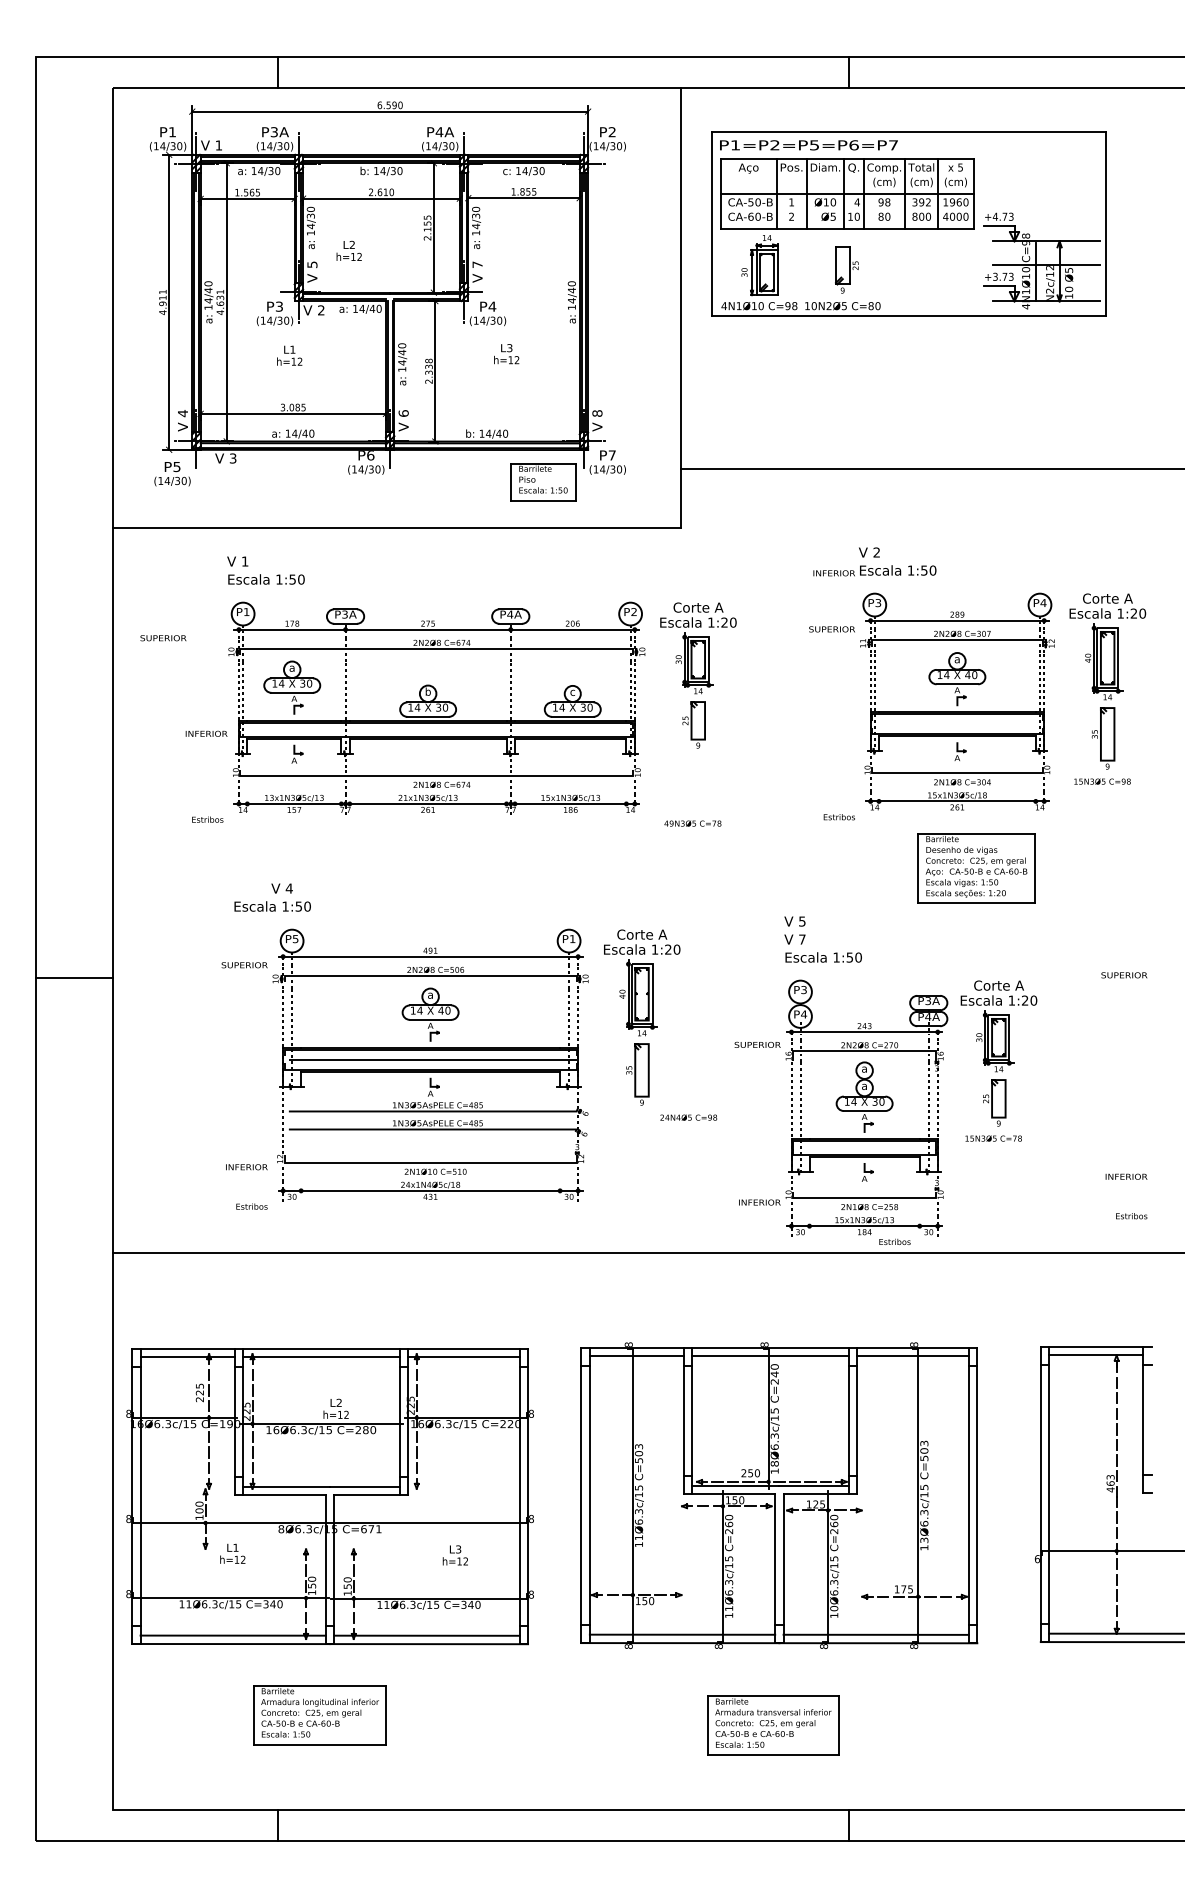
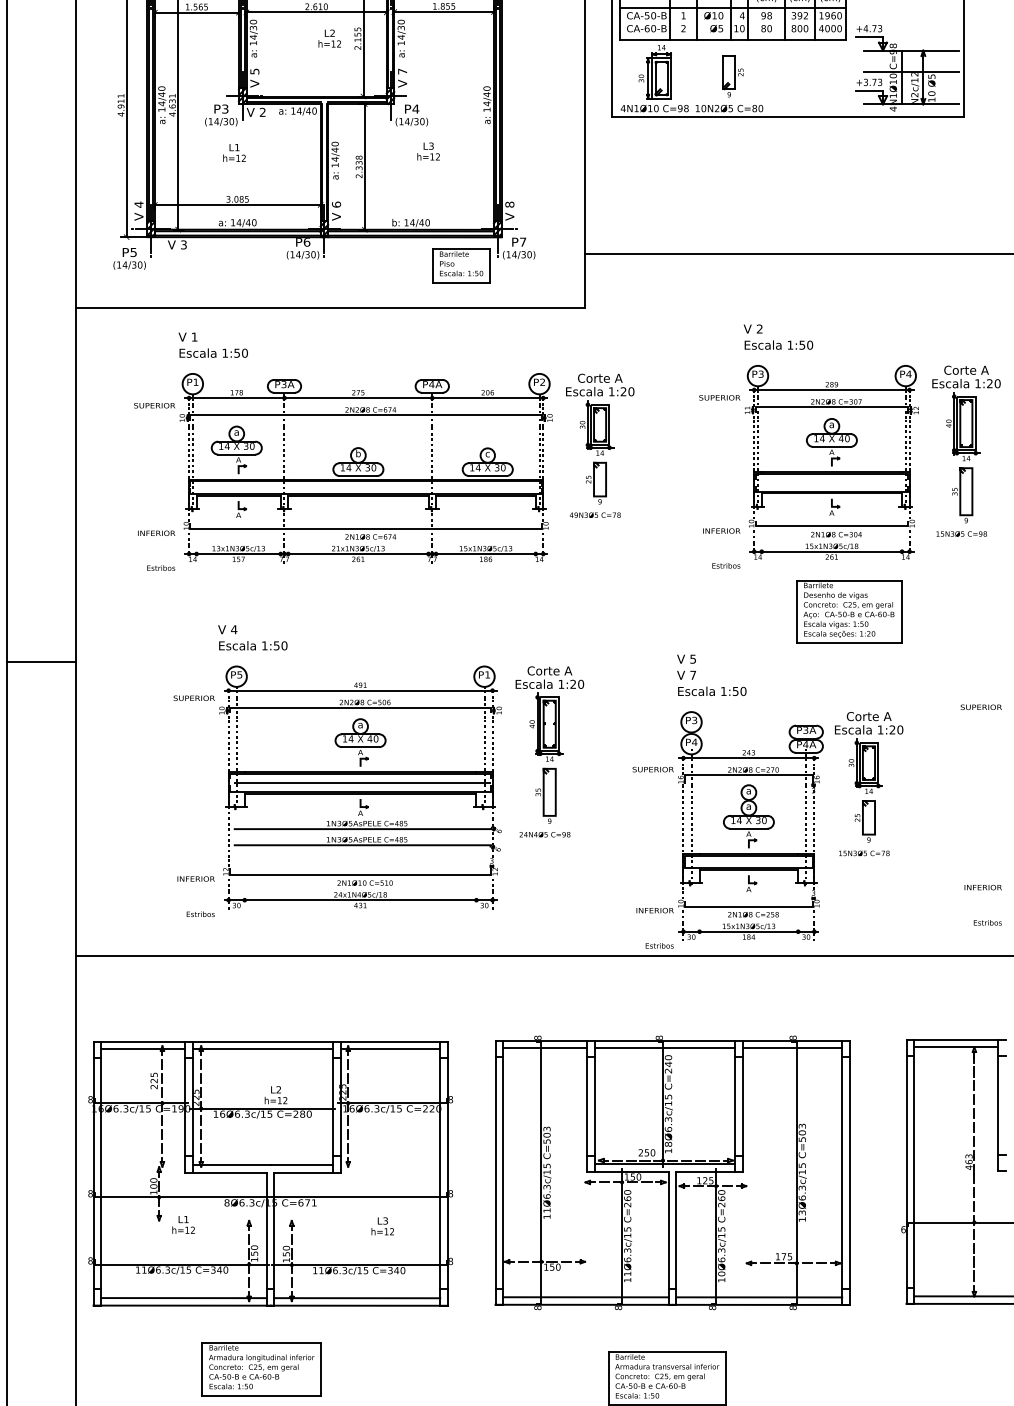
text: (348, 250) -> (329, 38), moved
text: (833, 573) -> (721, 531), moved
text: (163, 638) -> (154, 405), moved
text: (206, 733) -> (156, 533), moved
text: (692, 823) -> (594, 515), moved
text: (272, 906) -> (253, 645), moved
line: (73, 978) -> (41, 661), moved
text: (688, 1117) -> (544, 834), moved
text: (894, 1241) -> (659, 945), moved

